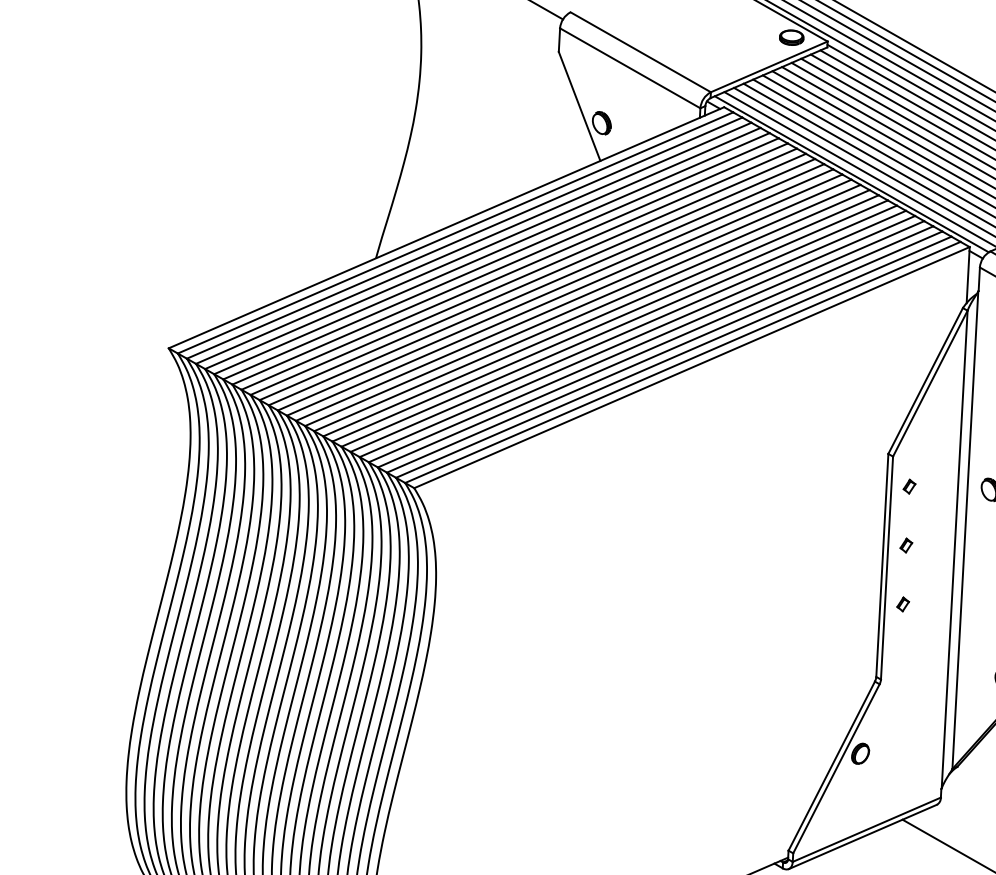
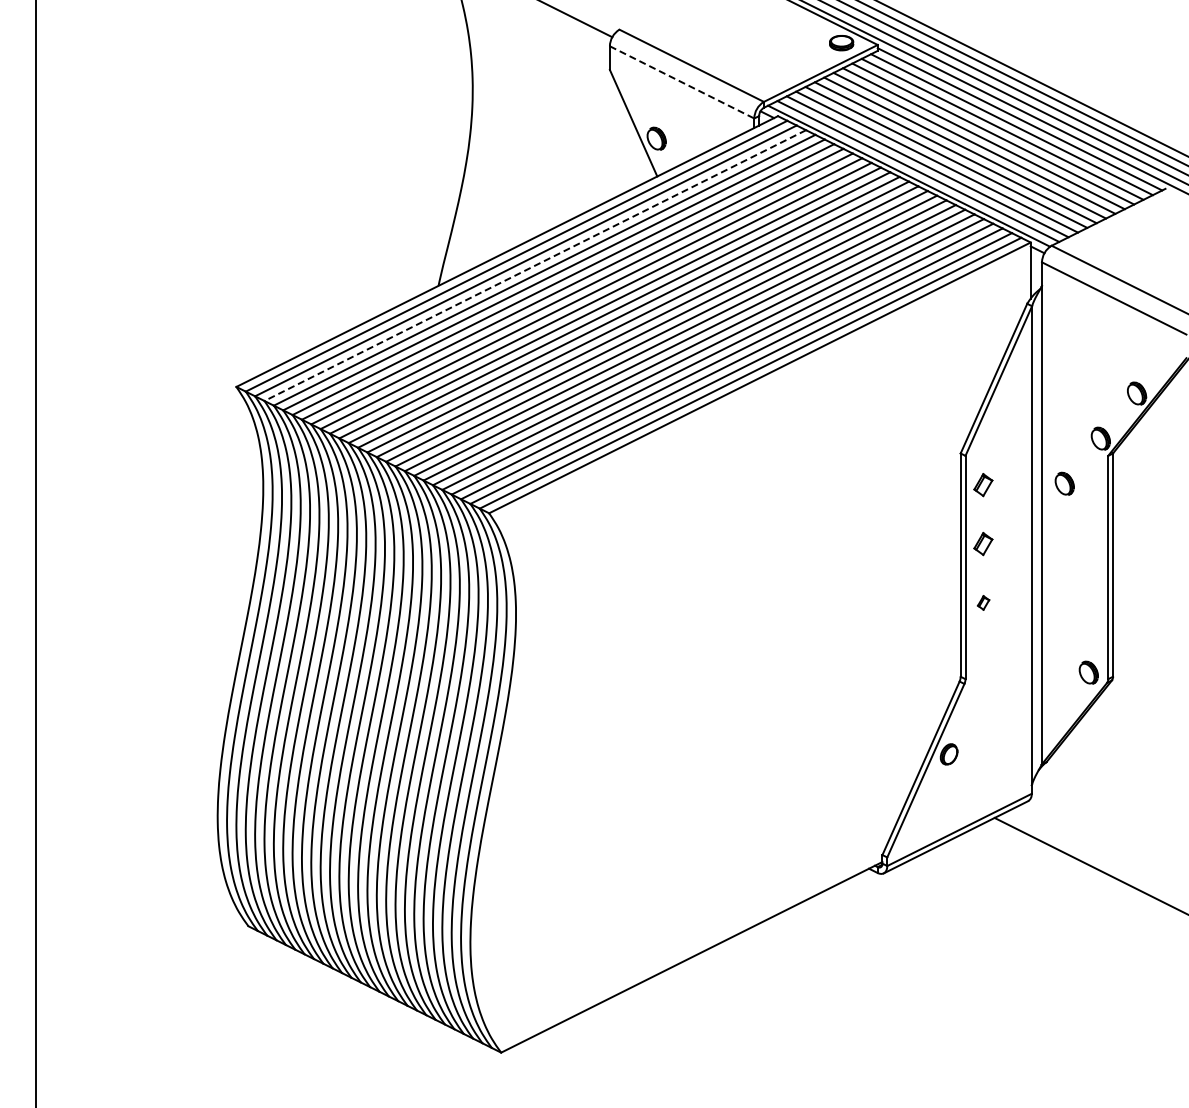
line: (630, 68) -> (682, 82), solid -> dashed
line: (473, 243) -> (535, 265), solid -> dashed
part: (909, 486) -> (983, 484), size x1.6
part: (906, 545) -> (983, 543), size x1.6

